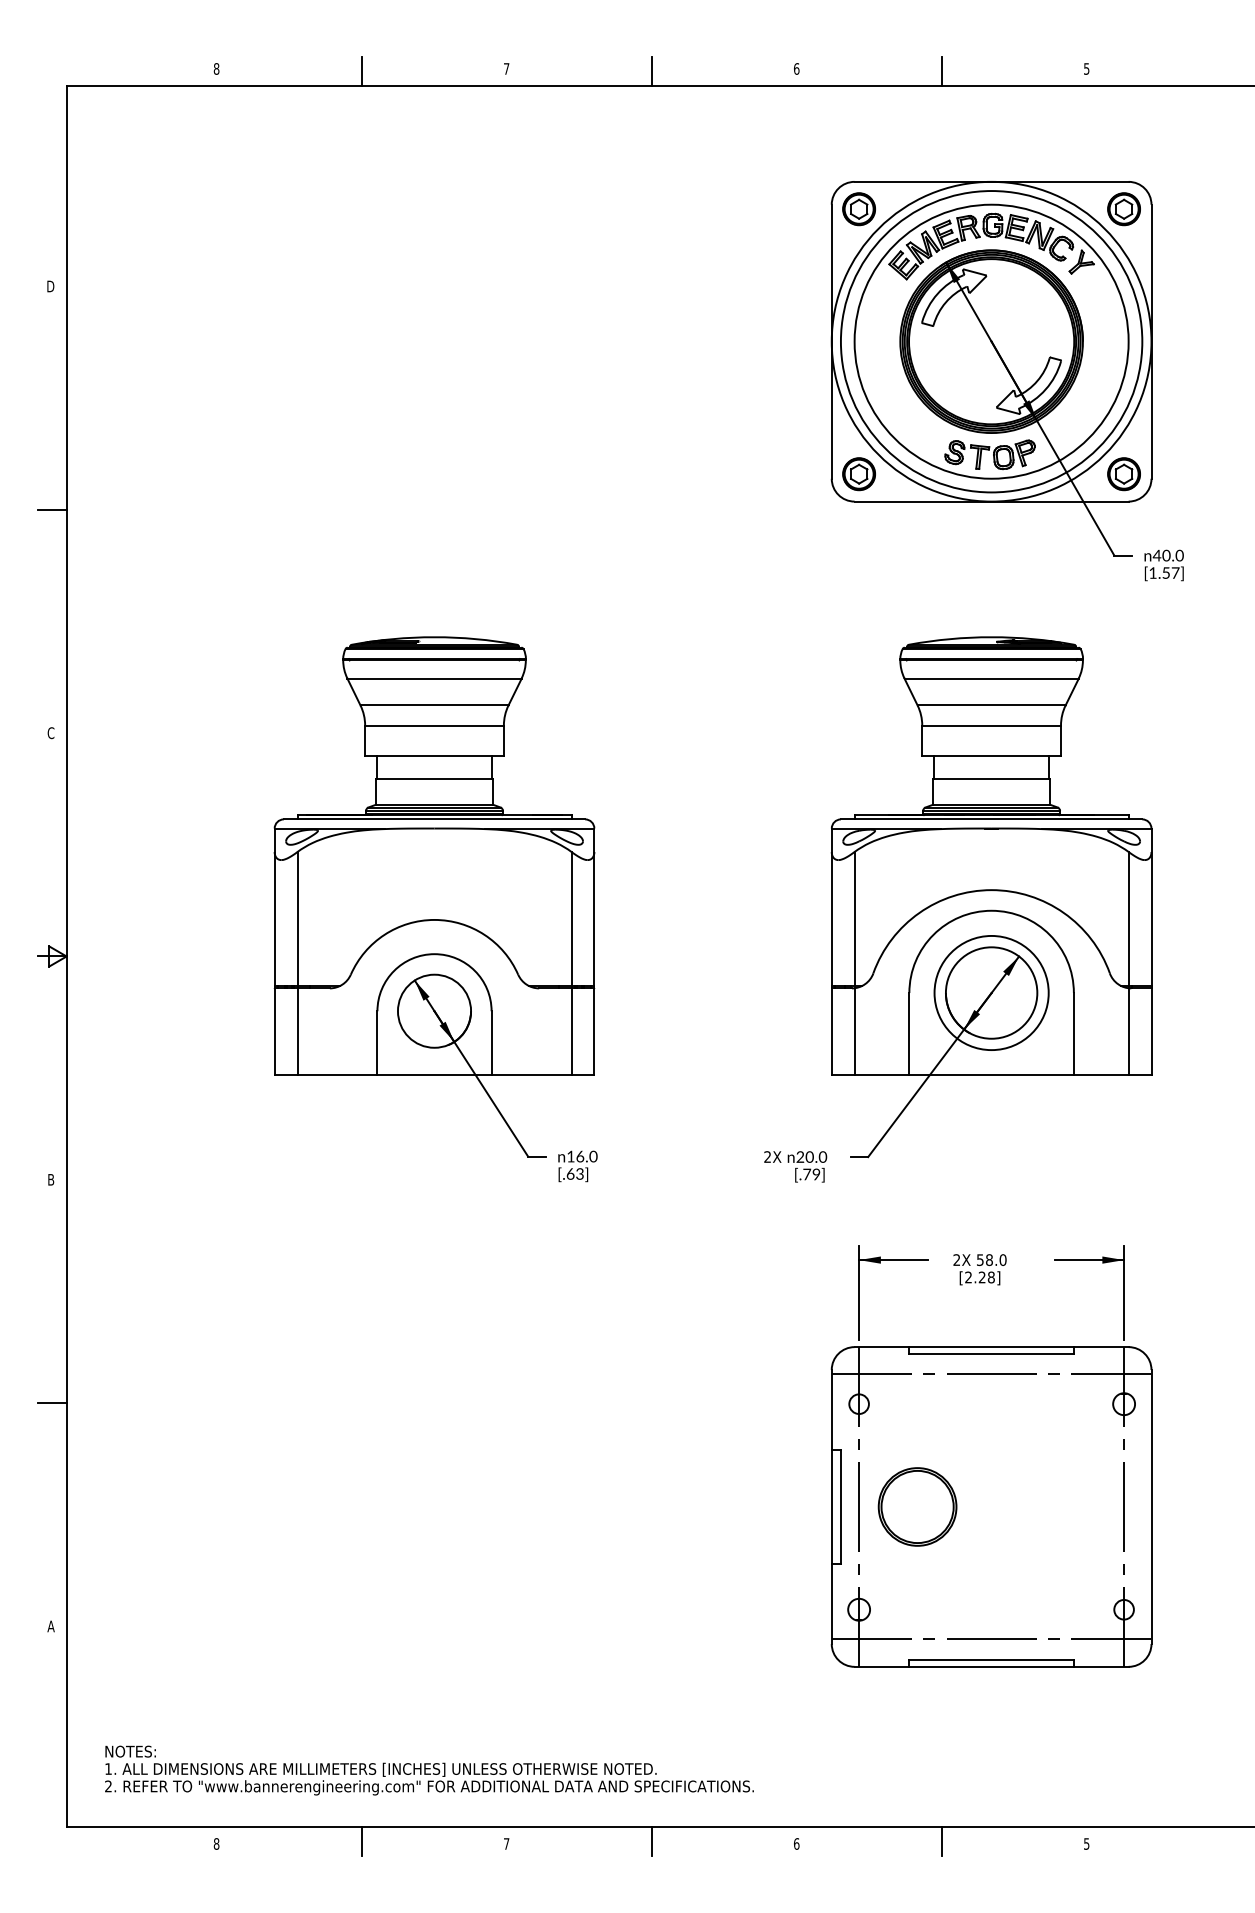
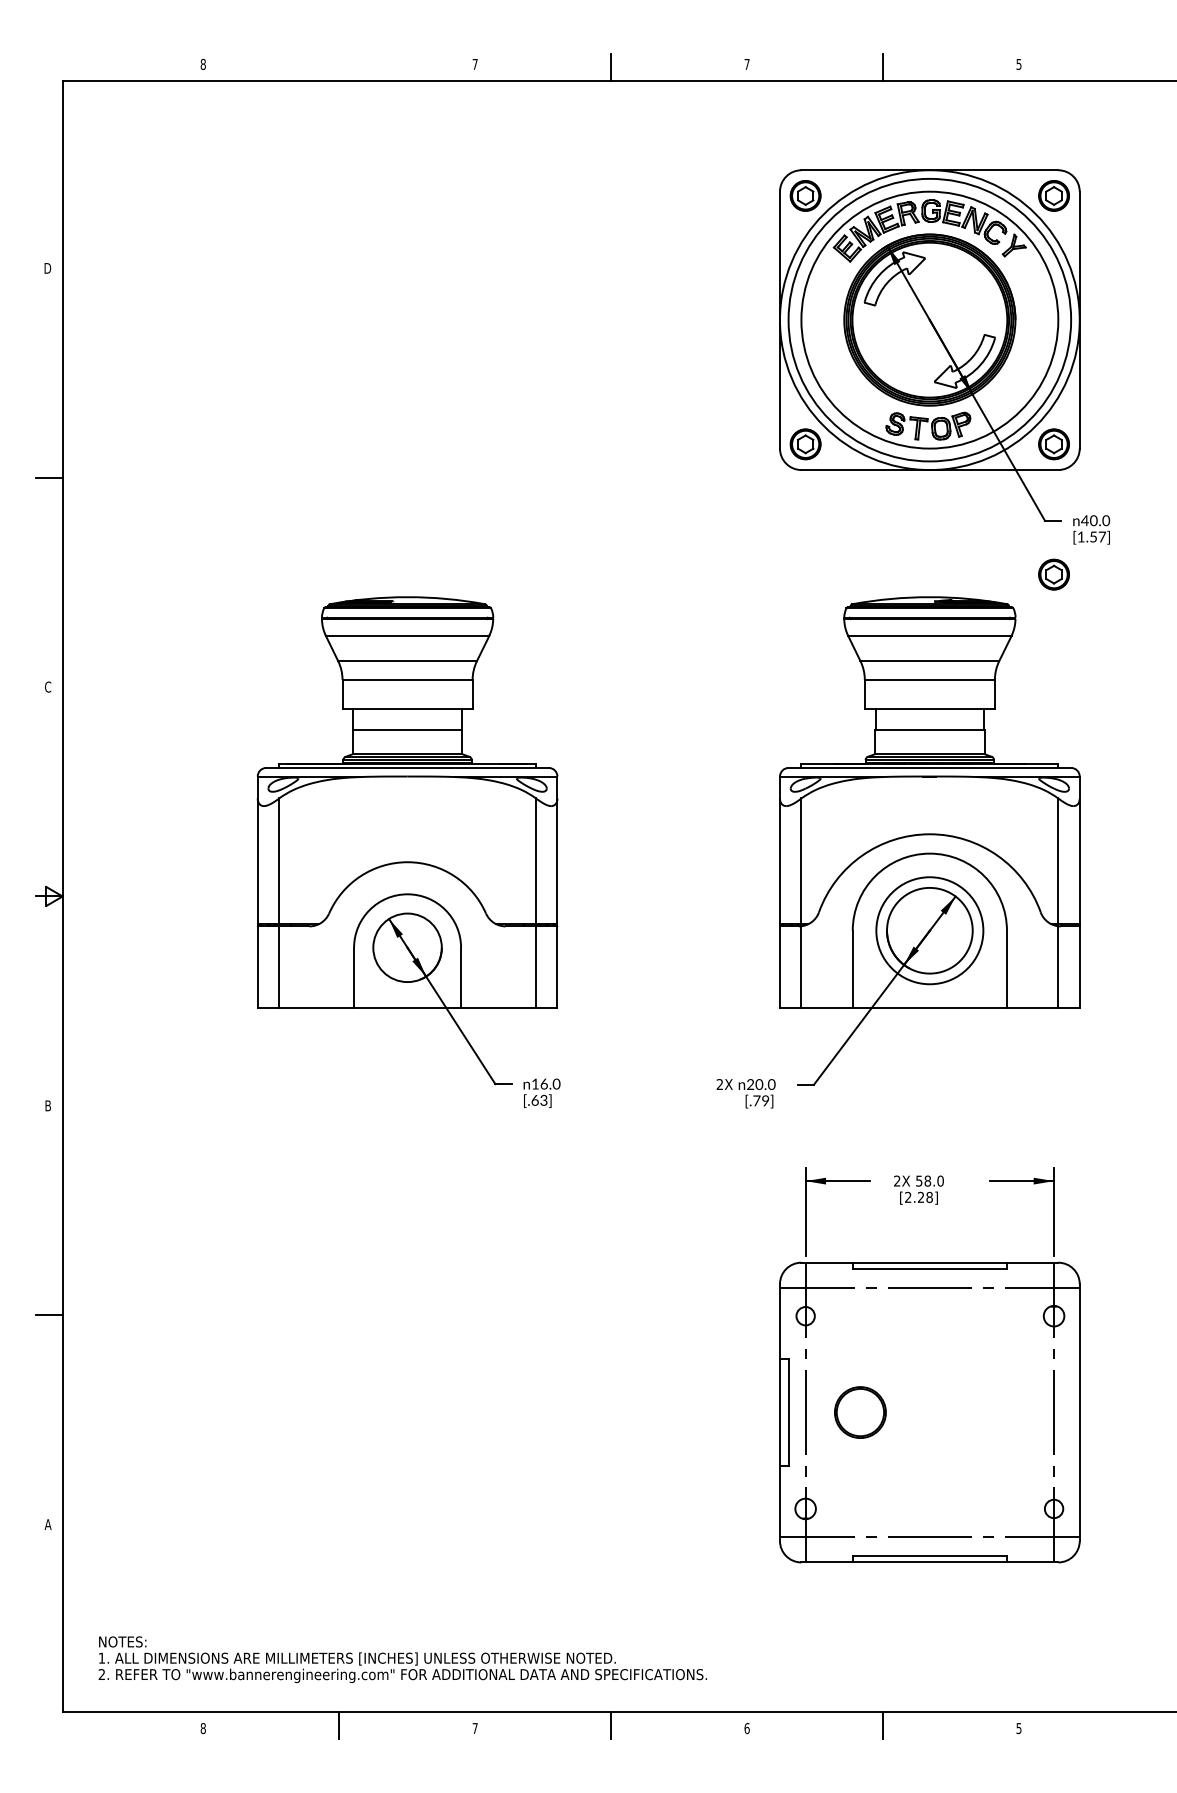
text: (796, 68) -> (746, 64), 6 -> 7
line: (361, 71) -> (339, 66), removed
part: (1123, 613) -> (1053, 574), added
part: (917, 1506) -> (860, 1412), size x0.7

